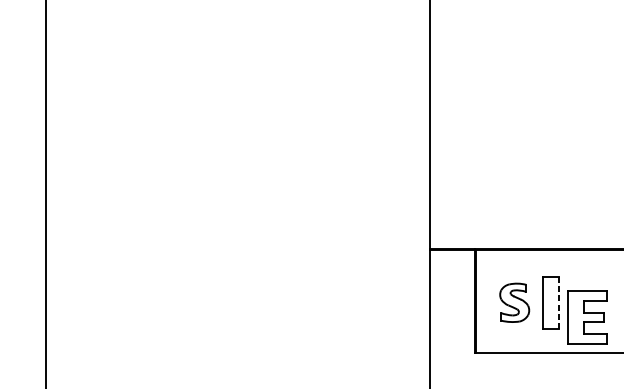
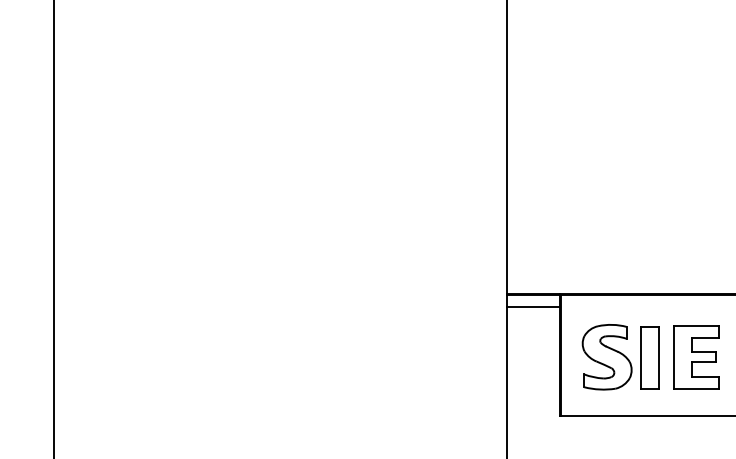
line: (452, 260) -> (533, 307), added
part: (514, 303) -> (606, 357), size x1.43
line: (558, 303) -> (658, 357), dashed -> solid
part: (587, 317) -> (696, 357), moved

